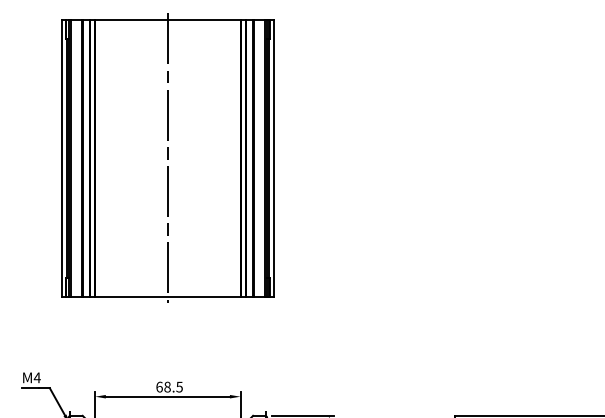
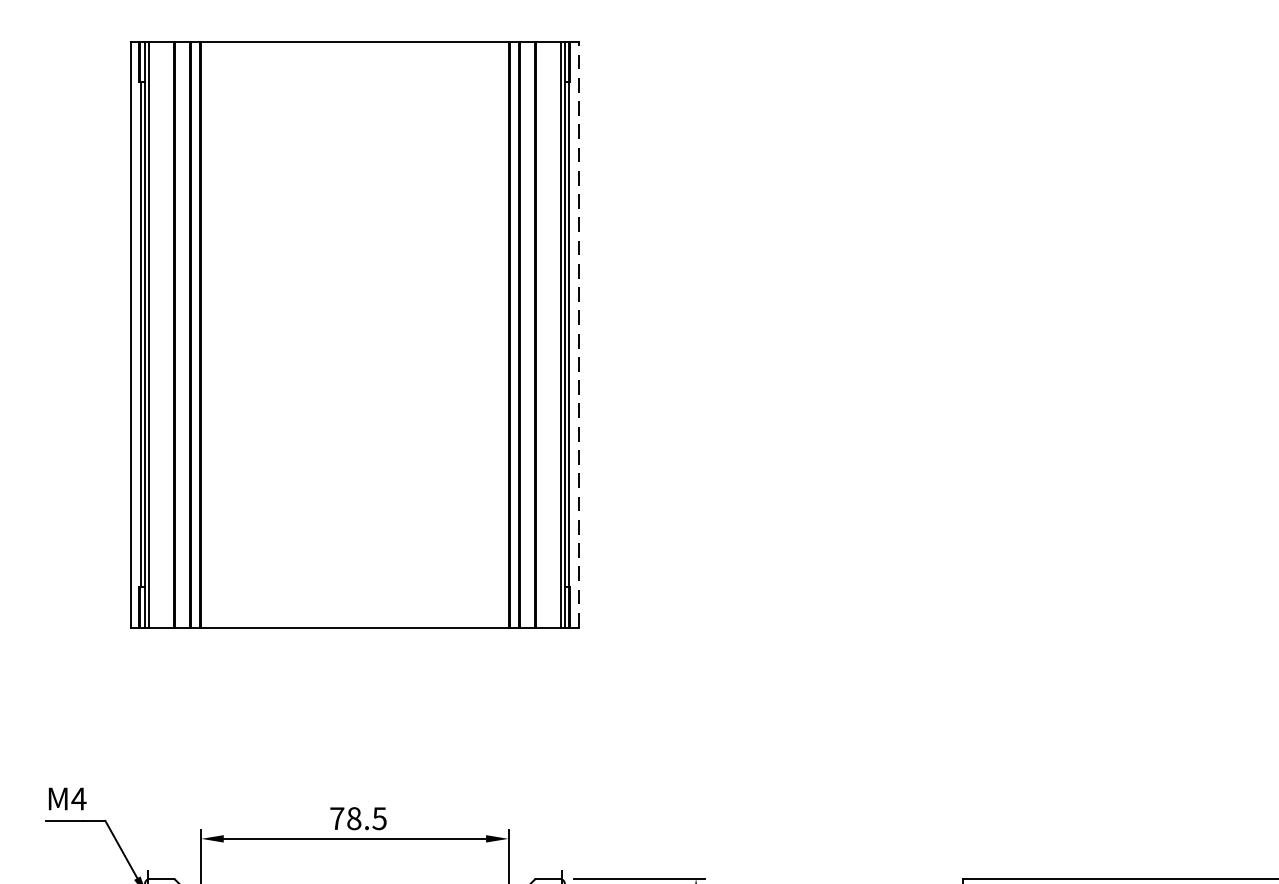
line: (167, 158) -> (354, 335), removed
line: (273, 158) -> (578, 335), solid -> dashed
text: (159, 386) -> (337, 817), 68.5 -> 78.5

